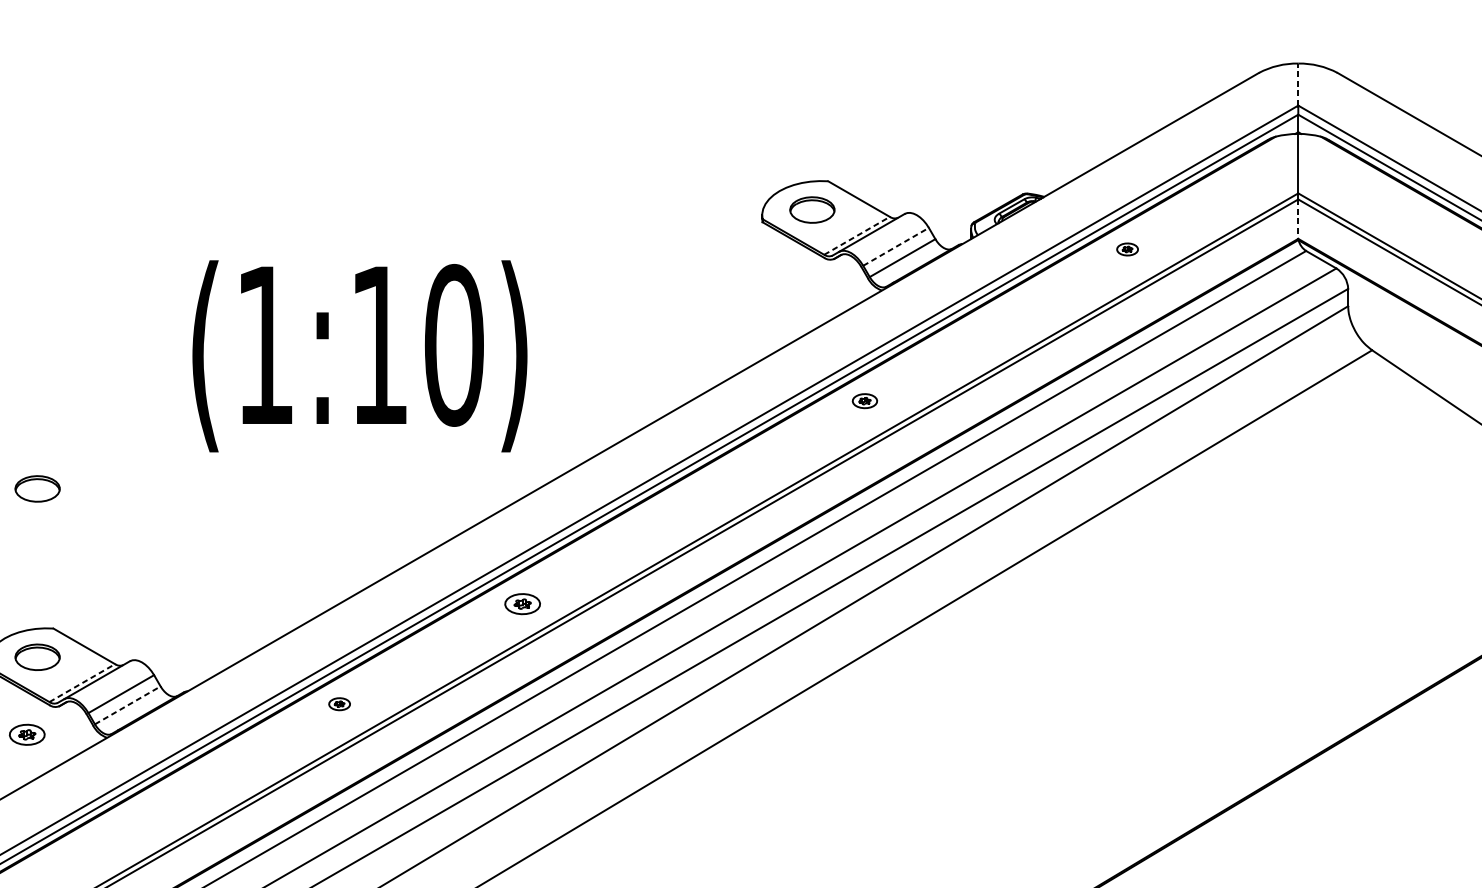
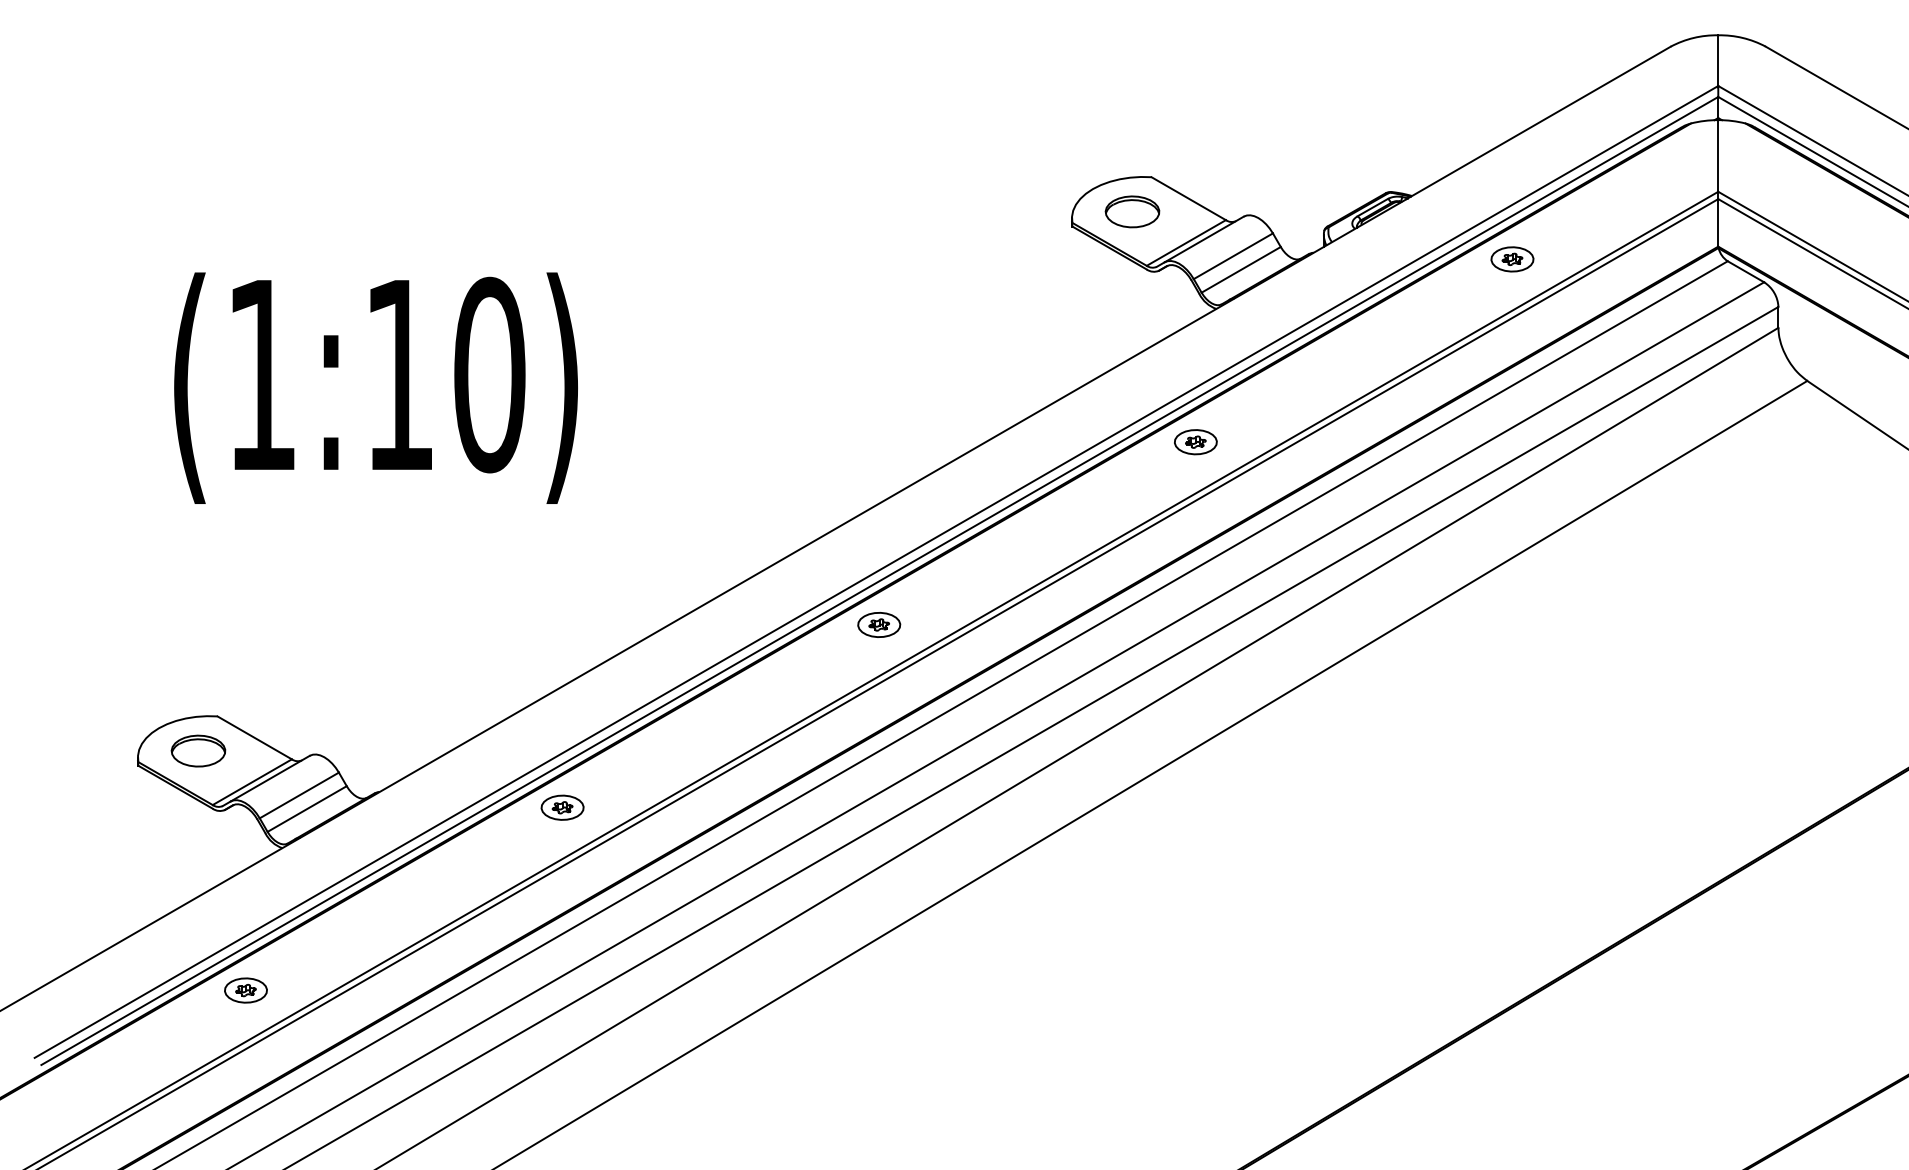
line: (1298, 84) -> (1718, 60), dashed -> solid
line: (1298, 218) -> (1718, 222), dashed -> solid
line: (857, 236) -> (1186, 243), dashed -> solid
line: (896, 247) -> (1233, 256), dashed -> solid
part: (1127, 249) -> (1512, 259), size x1.67
text: (359, 355) -> (375, 387), moved
part: (864, 401) -> (1195, 442), size x1.43
part: (37, 488) -> (198, 547), removed
part: (522, 603) -> (879, 624), moved
line: (82, 683) -> (252, 782), dashed -> solid
part: (339, 704) -> (562, 807), size x1.67
line: (128, 705) -> (307, 809), dashed -> solid
part: (26, 734) -> (245, 990), moved

